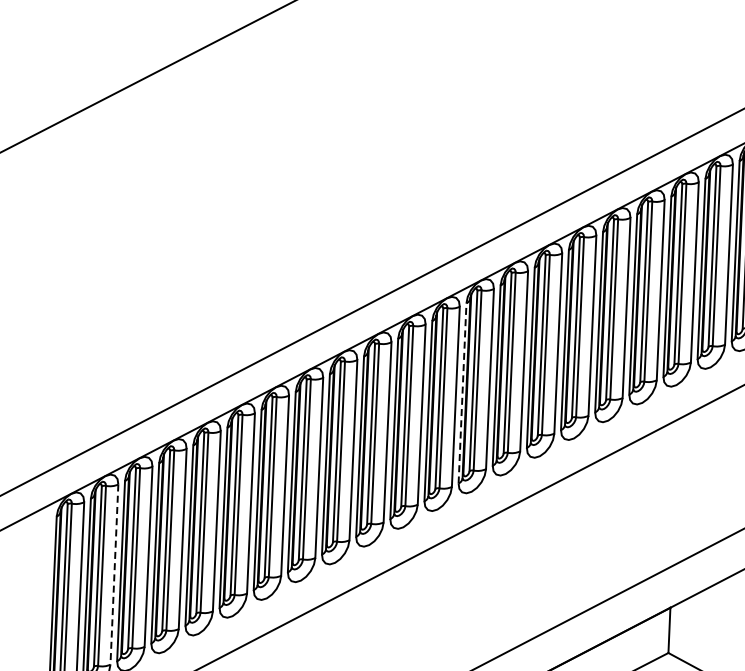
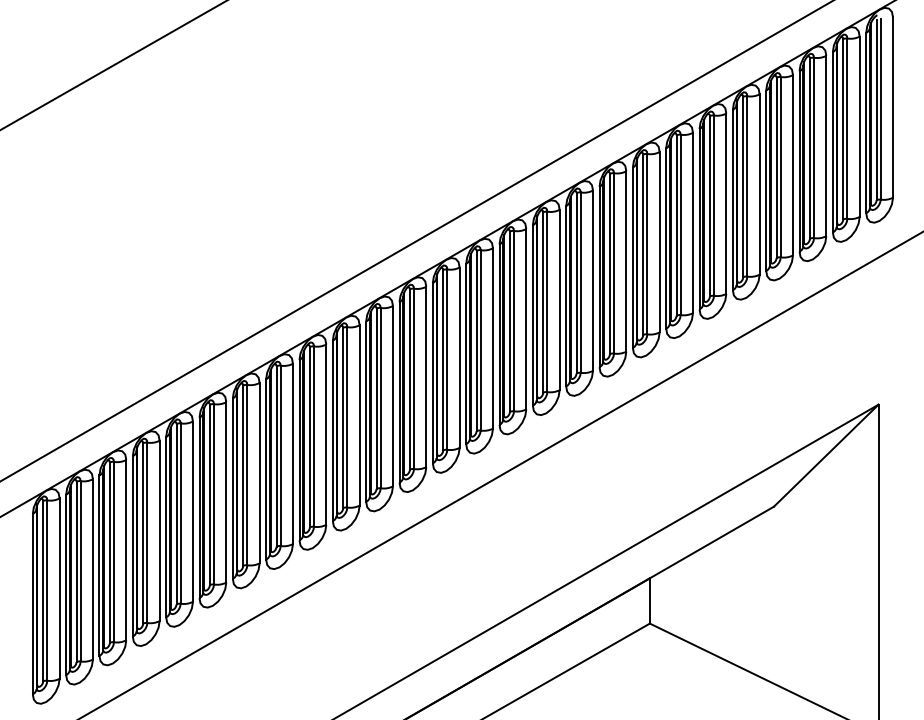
line: (462, 392) -> (432, 372), dashed -> solid
line: (113, 574) -> (92, 569), dashed -> solid

